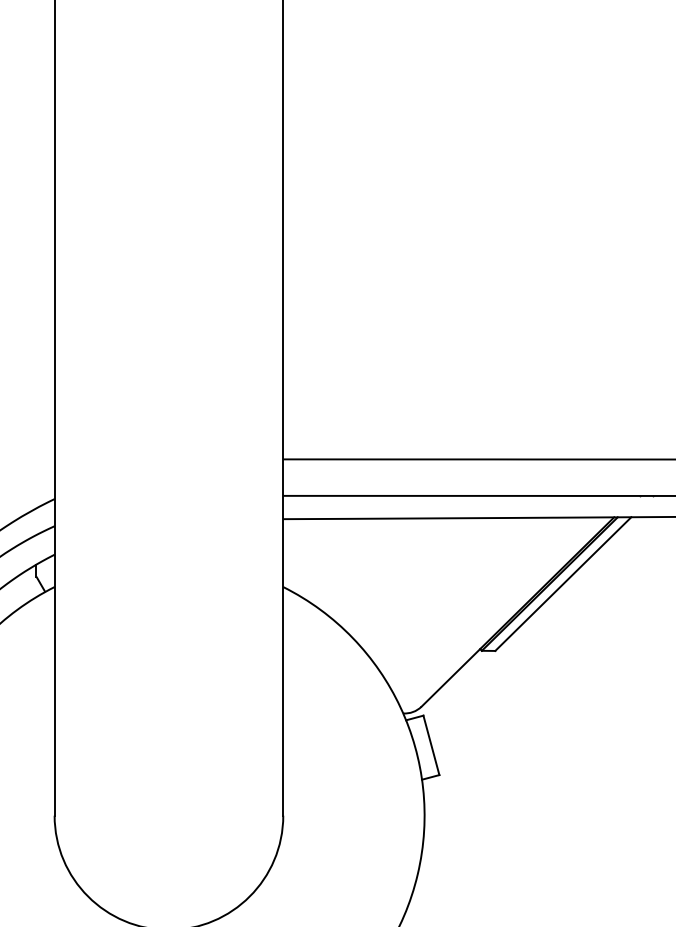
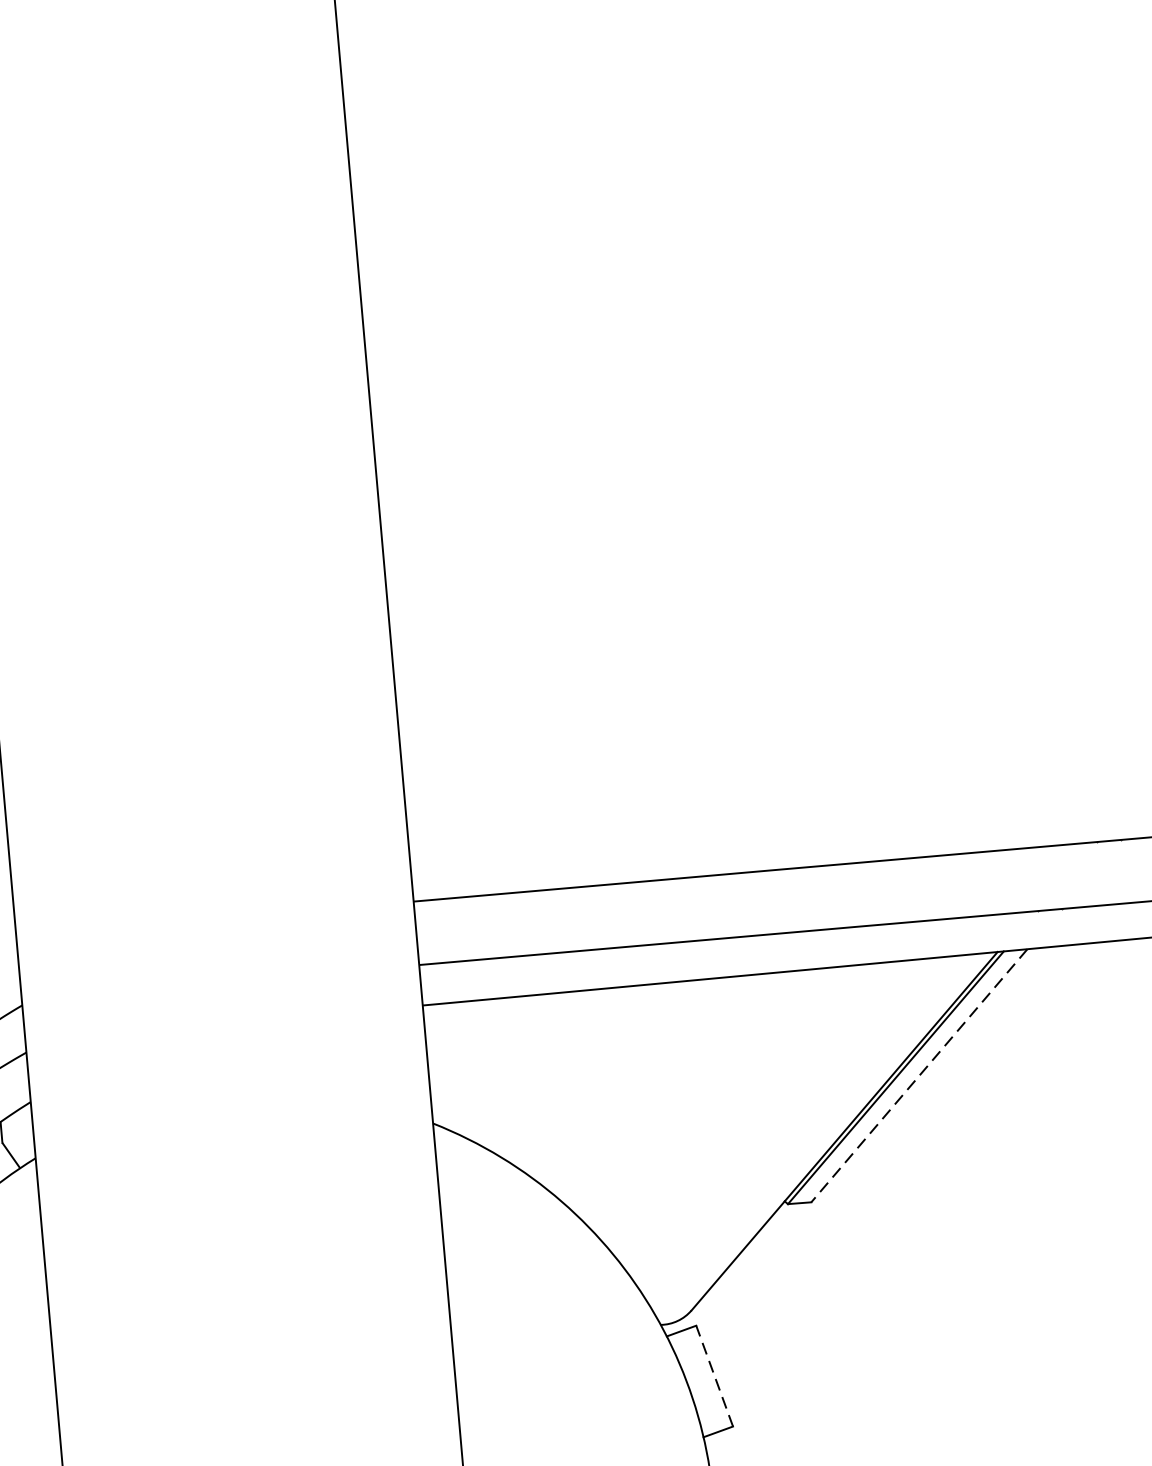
line: (562, 584) -> (917, 1076), solid -> dashed
line: (431, 745) -> (714, 1376), solid -> dashed

